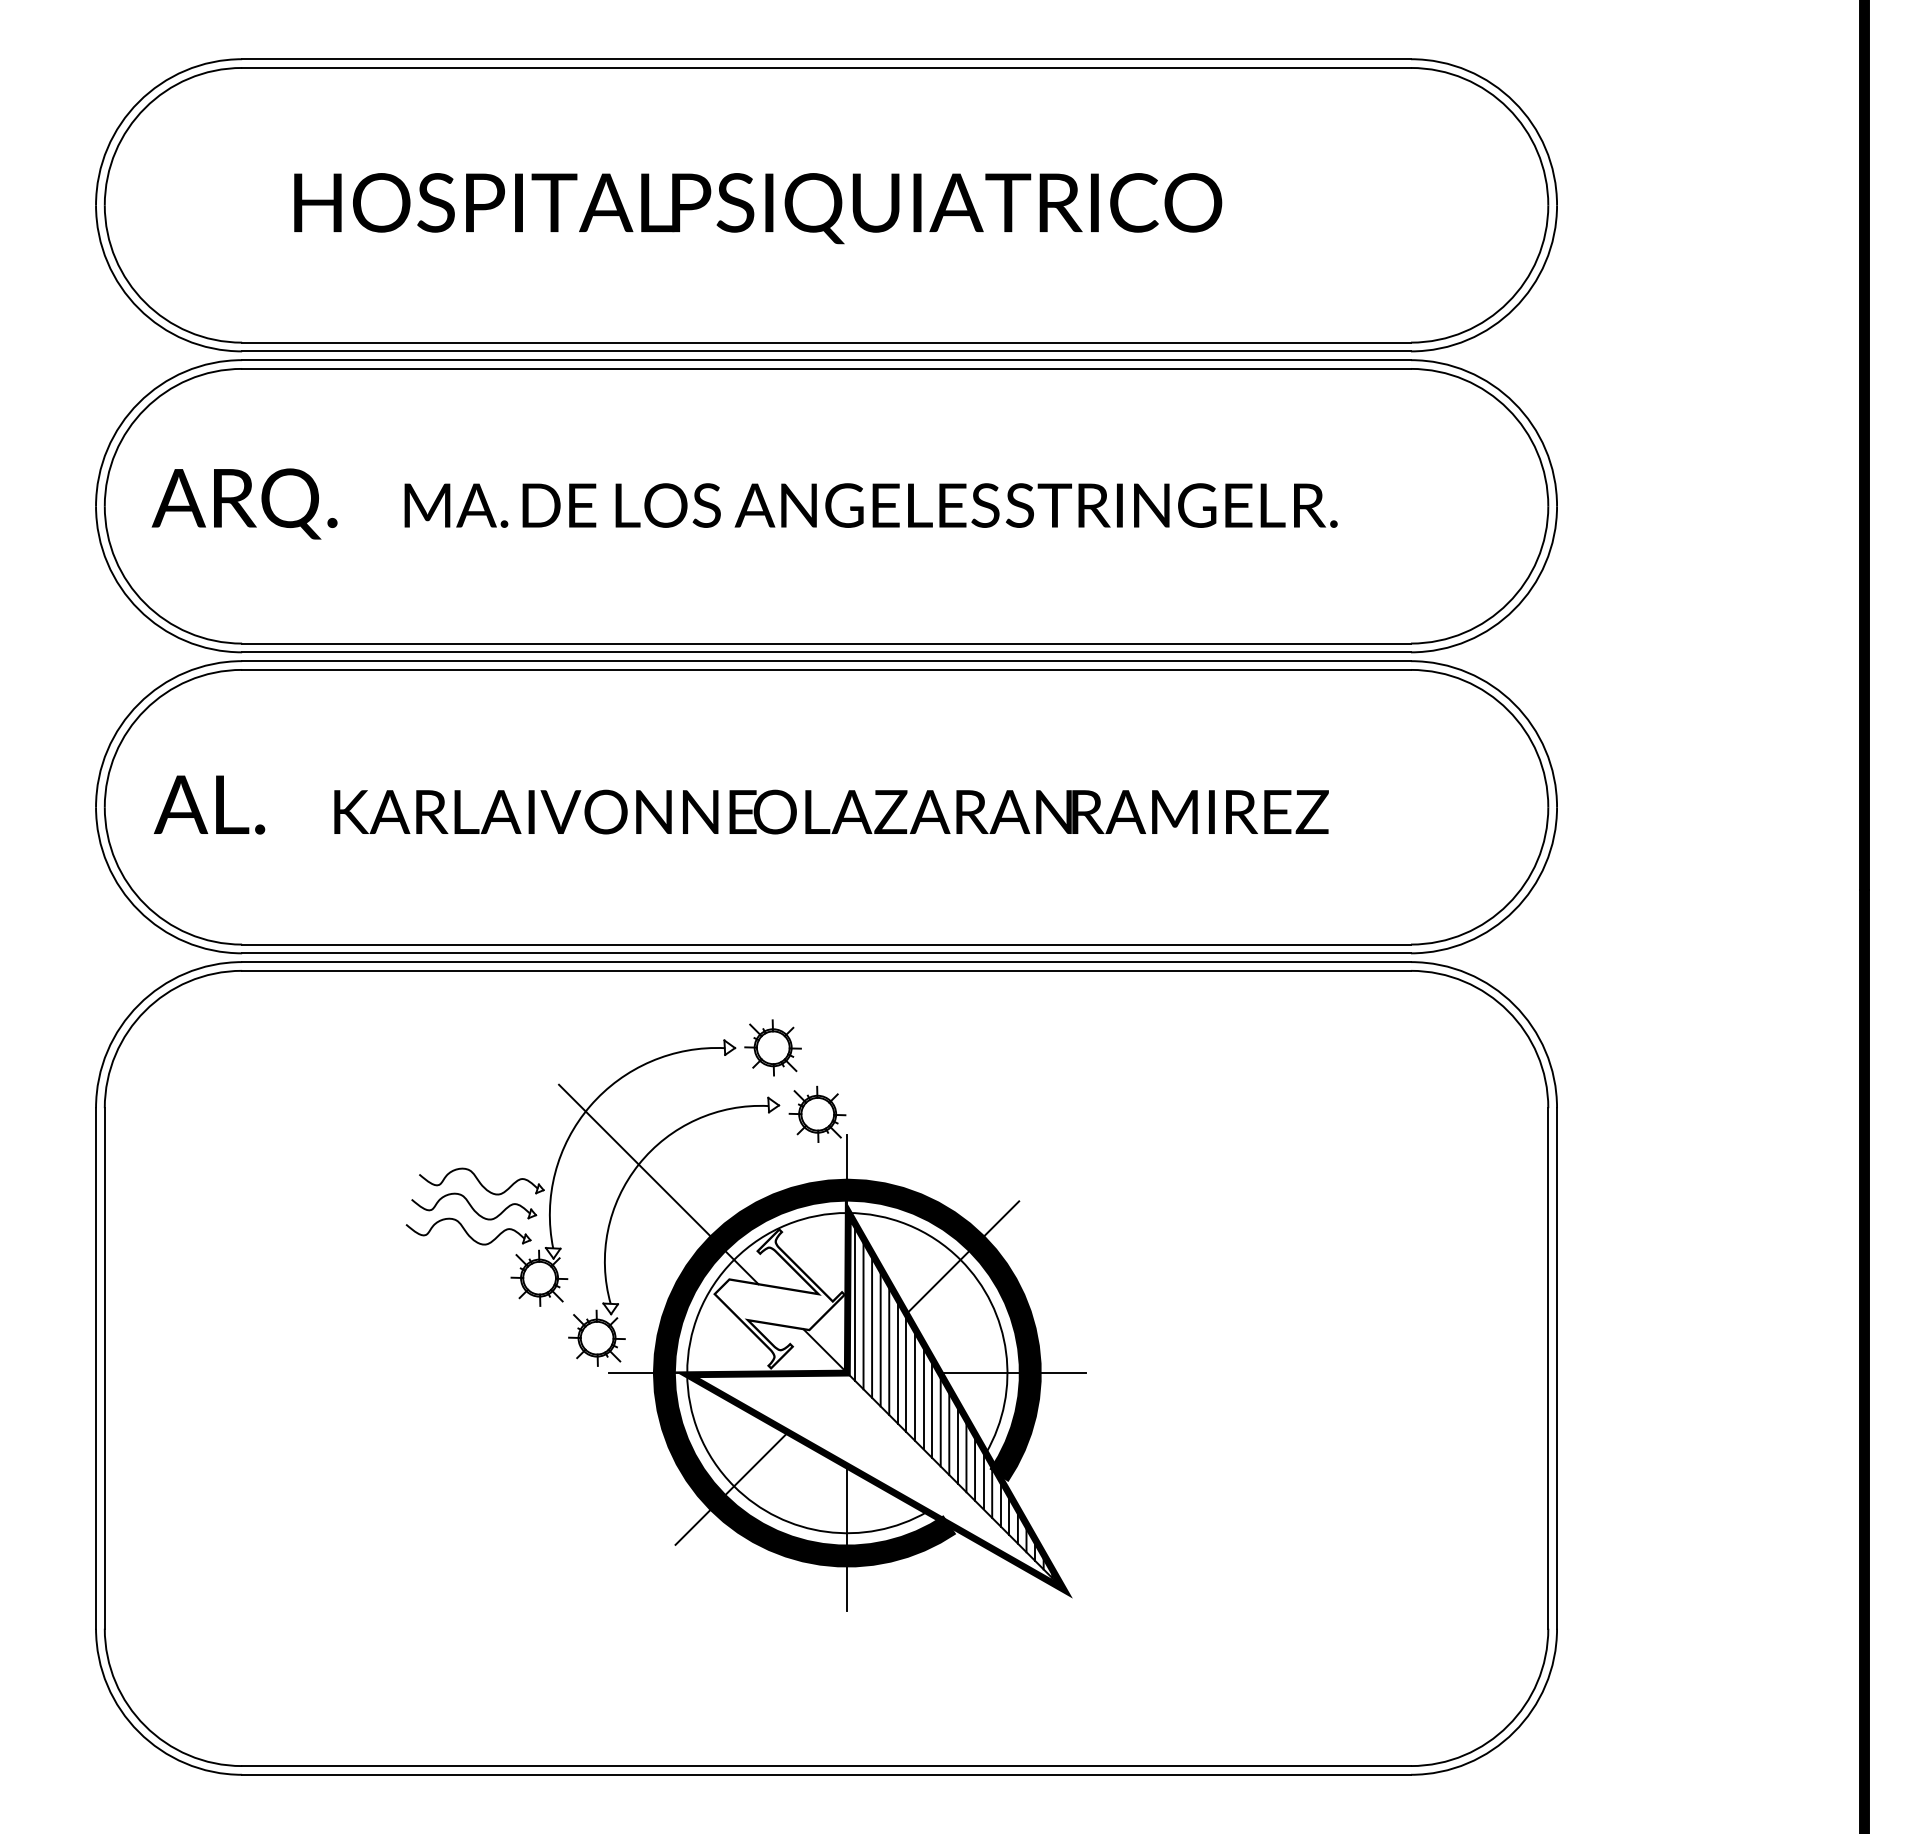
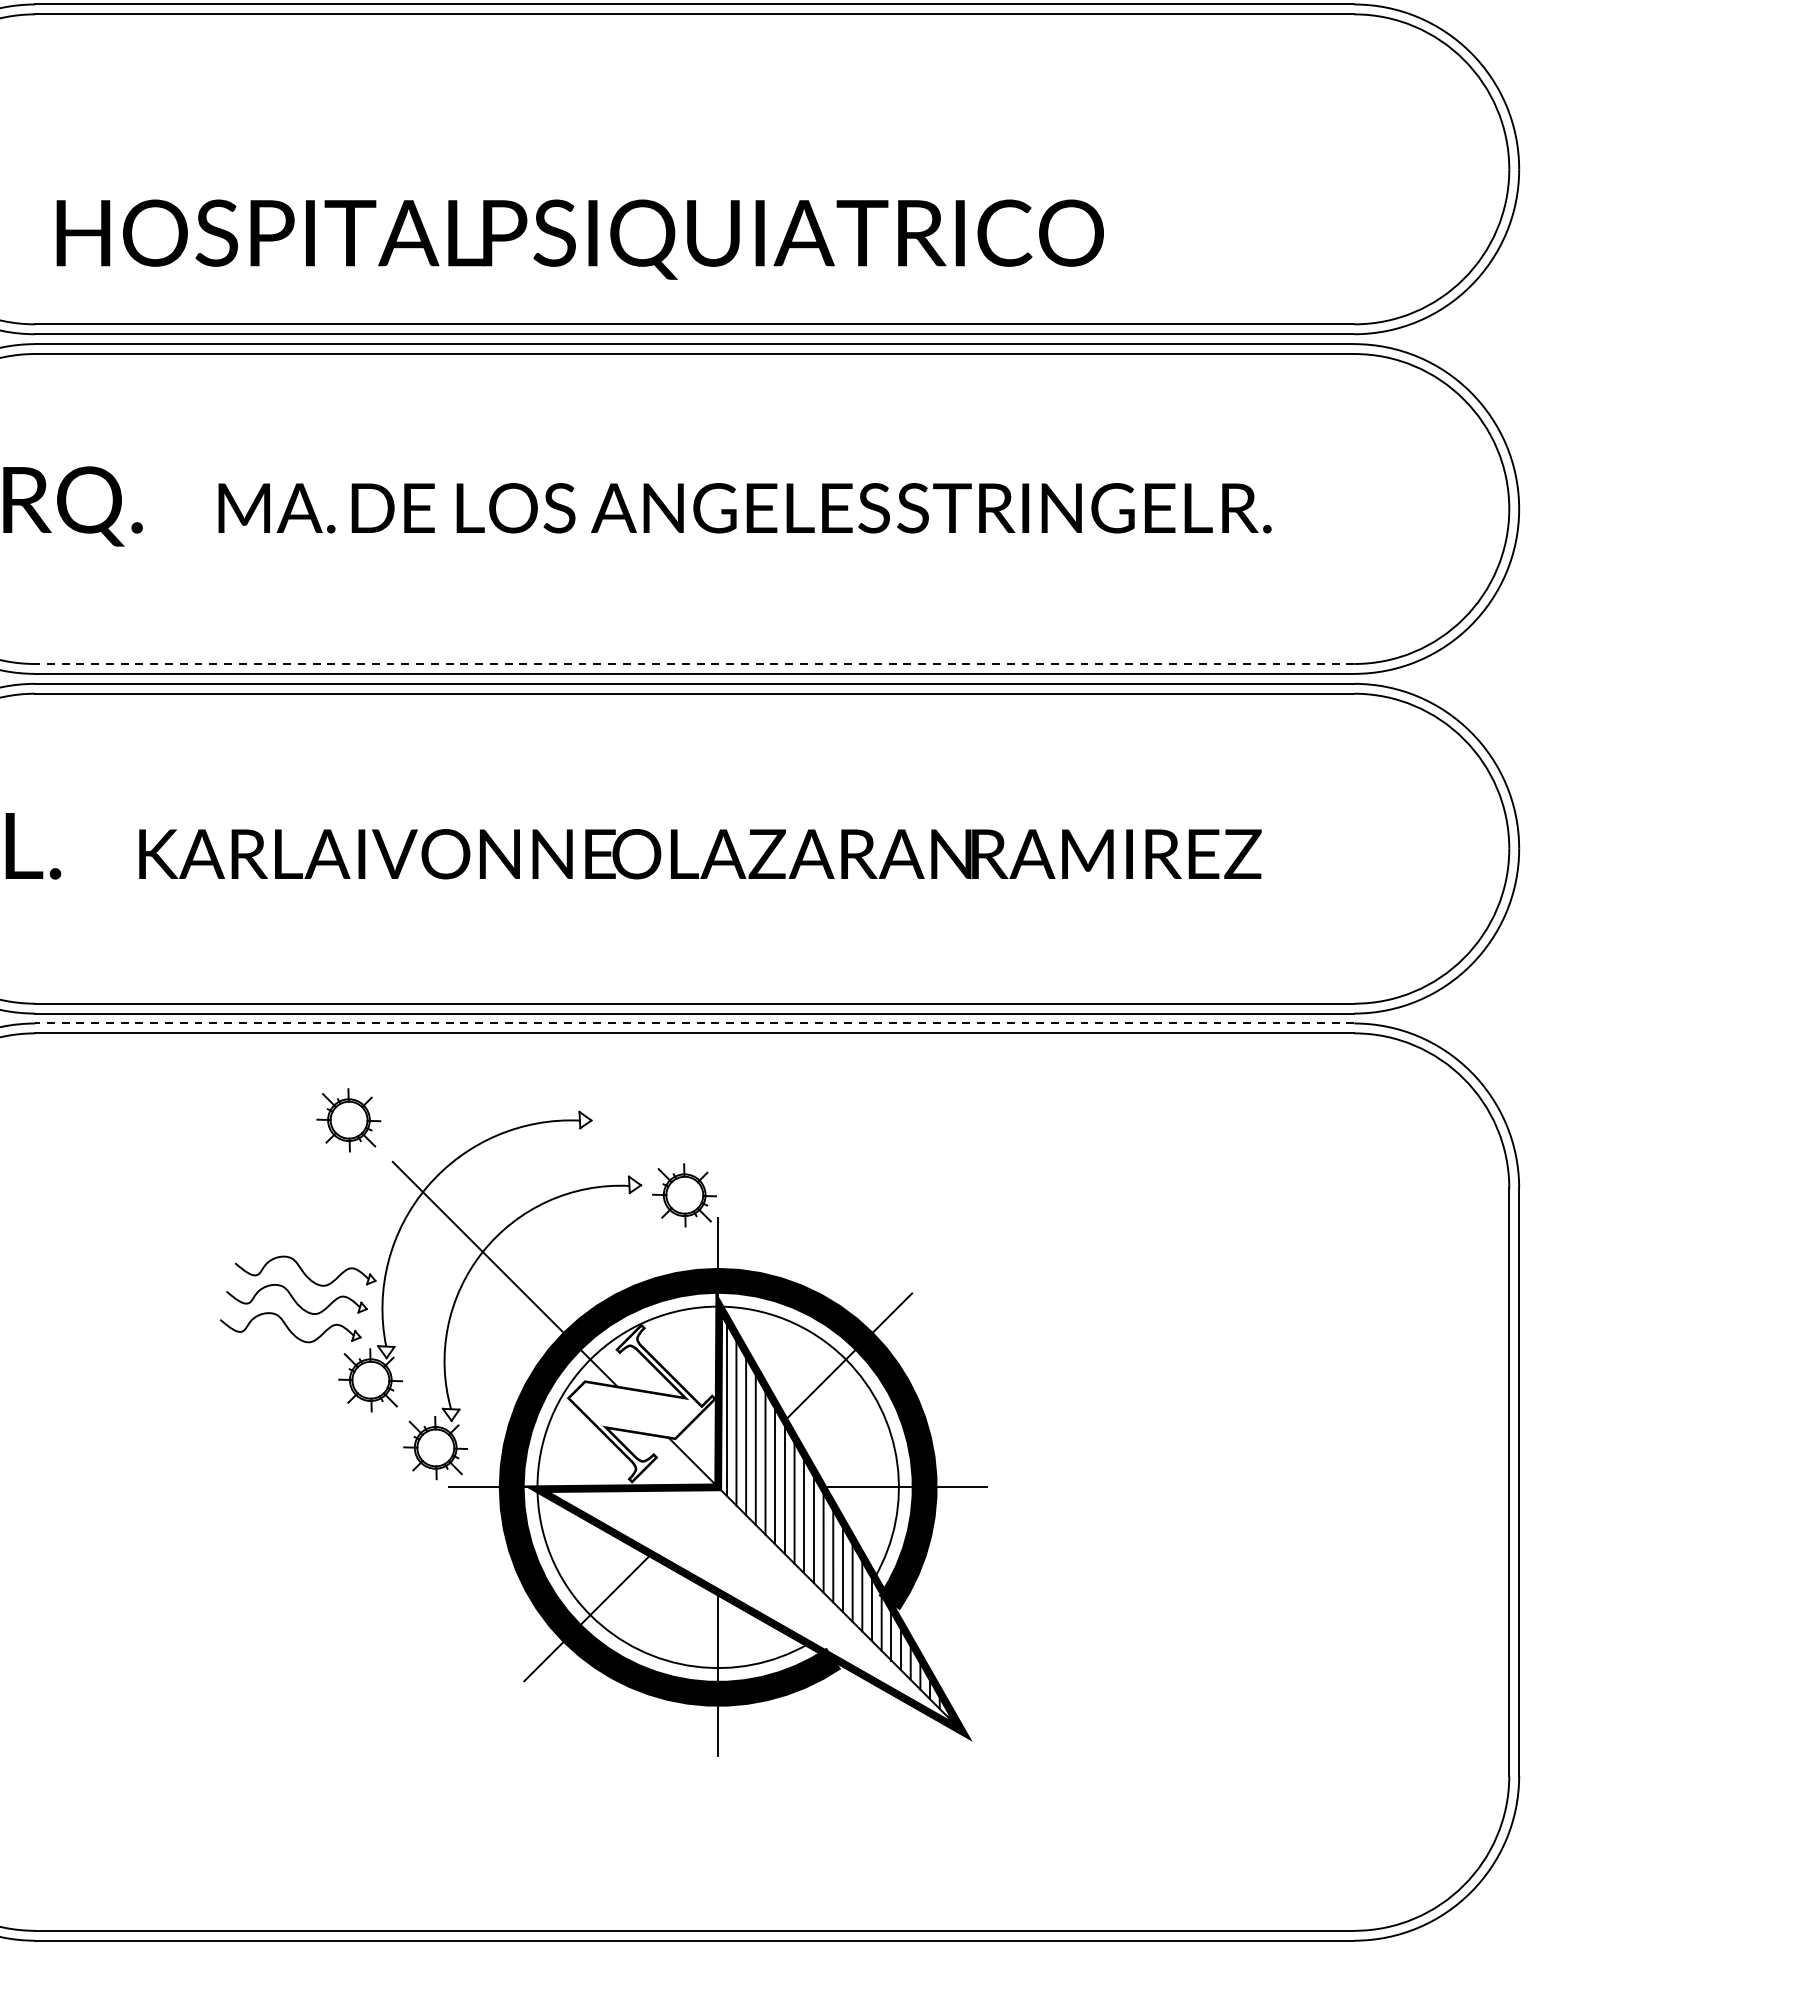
text: (758, 208) -> (580, 239), moved
line: (826, 643) -> (694, 663), solid -> dashed
line: (826, 962) -> (694, 1023), solid -> dashed
part: (772, 1047) -> (348, 1119), moved

